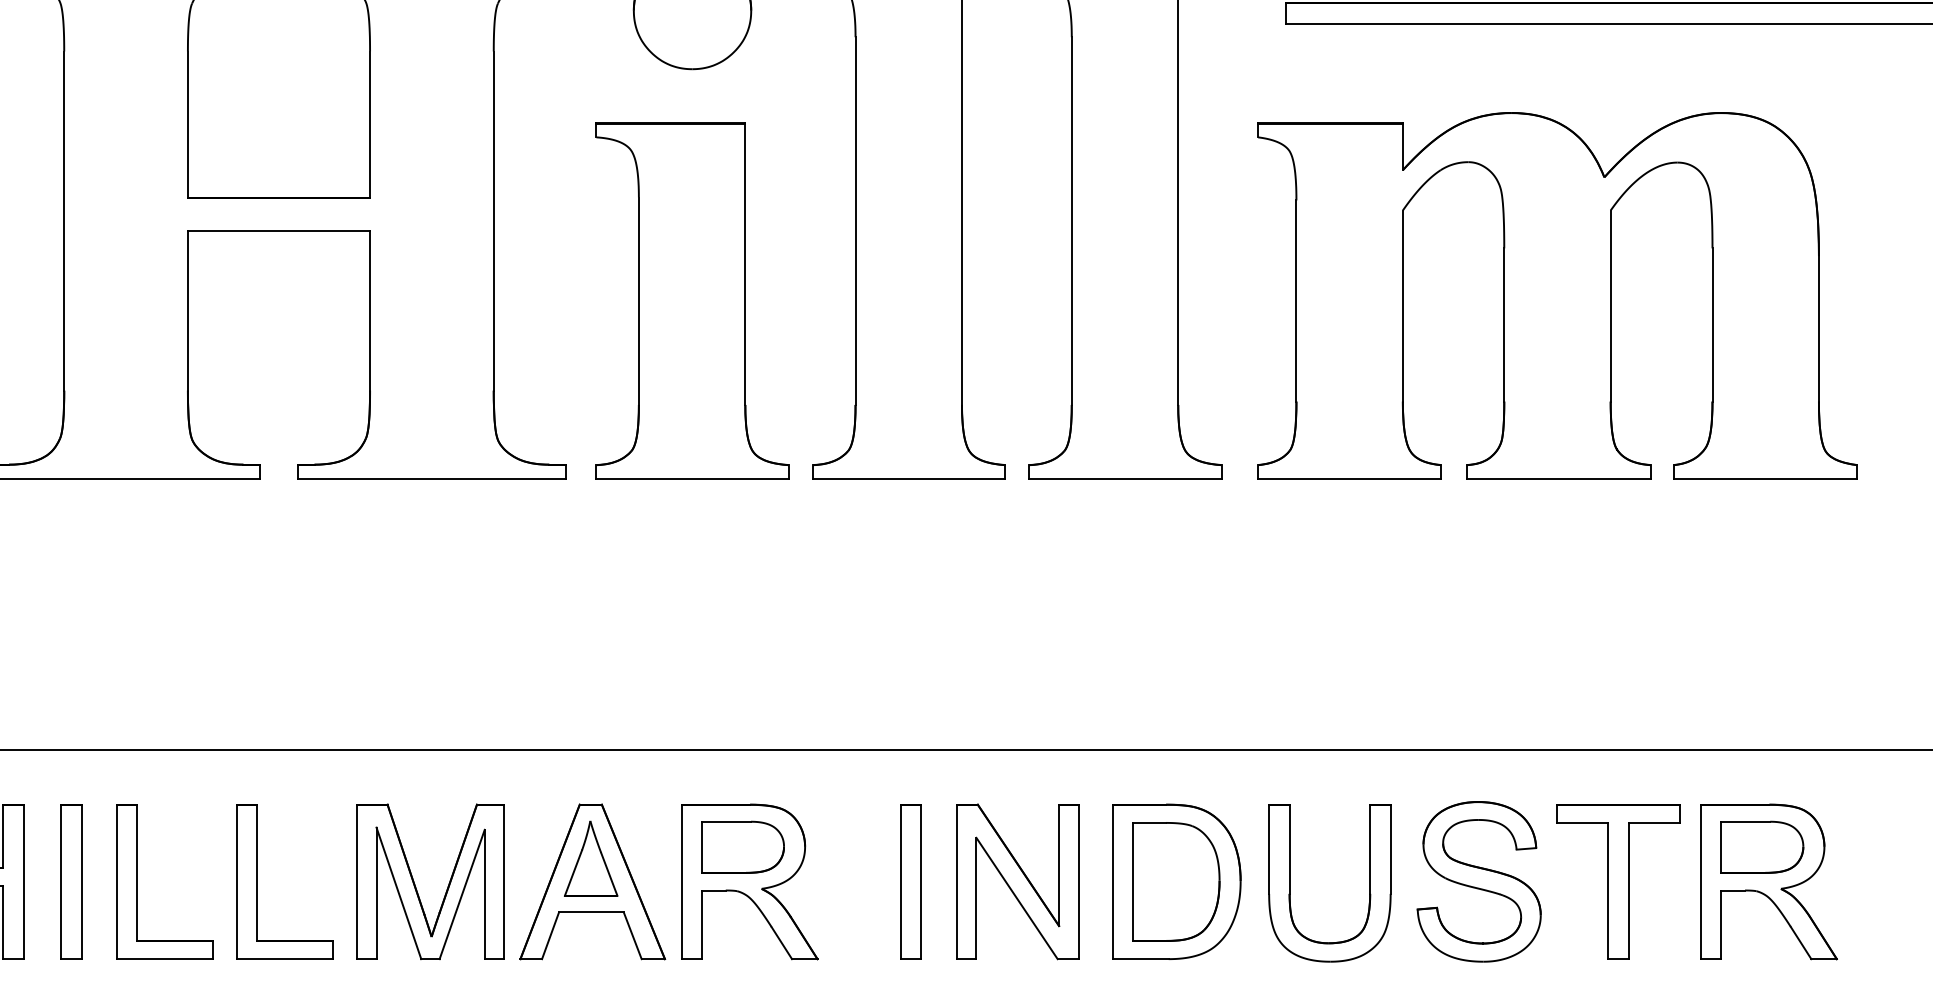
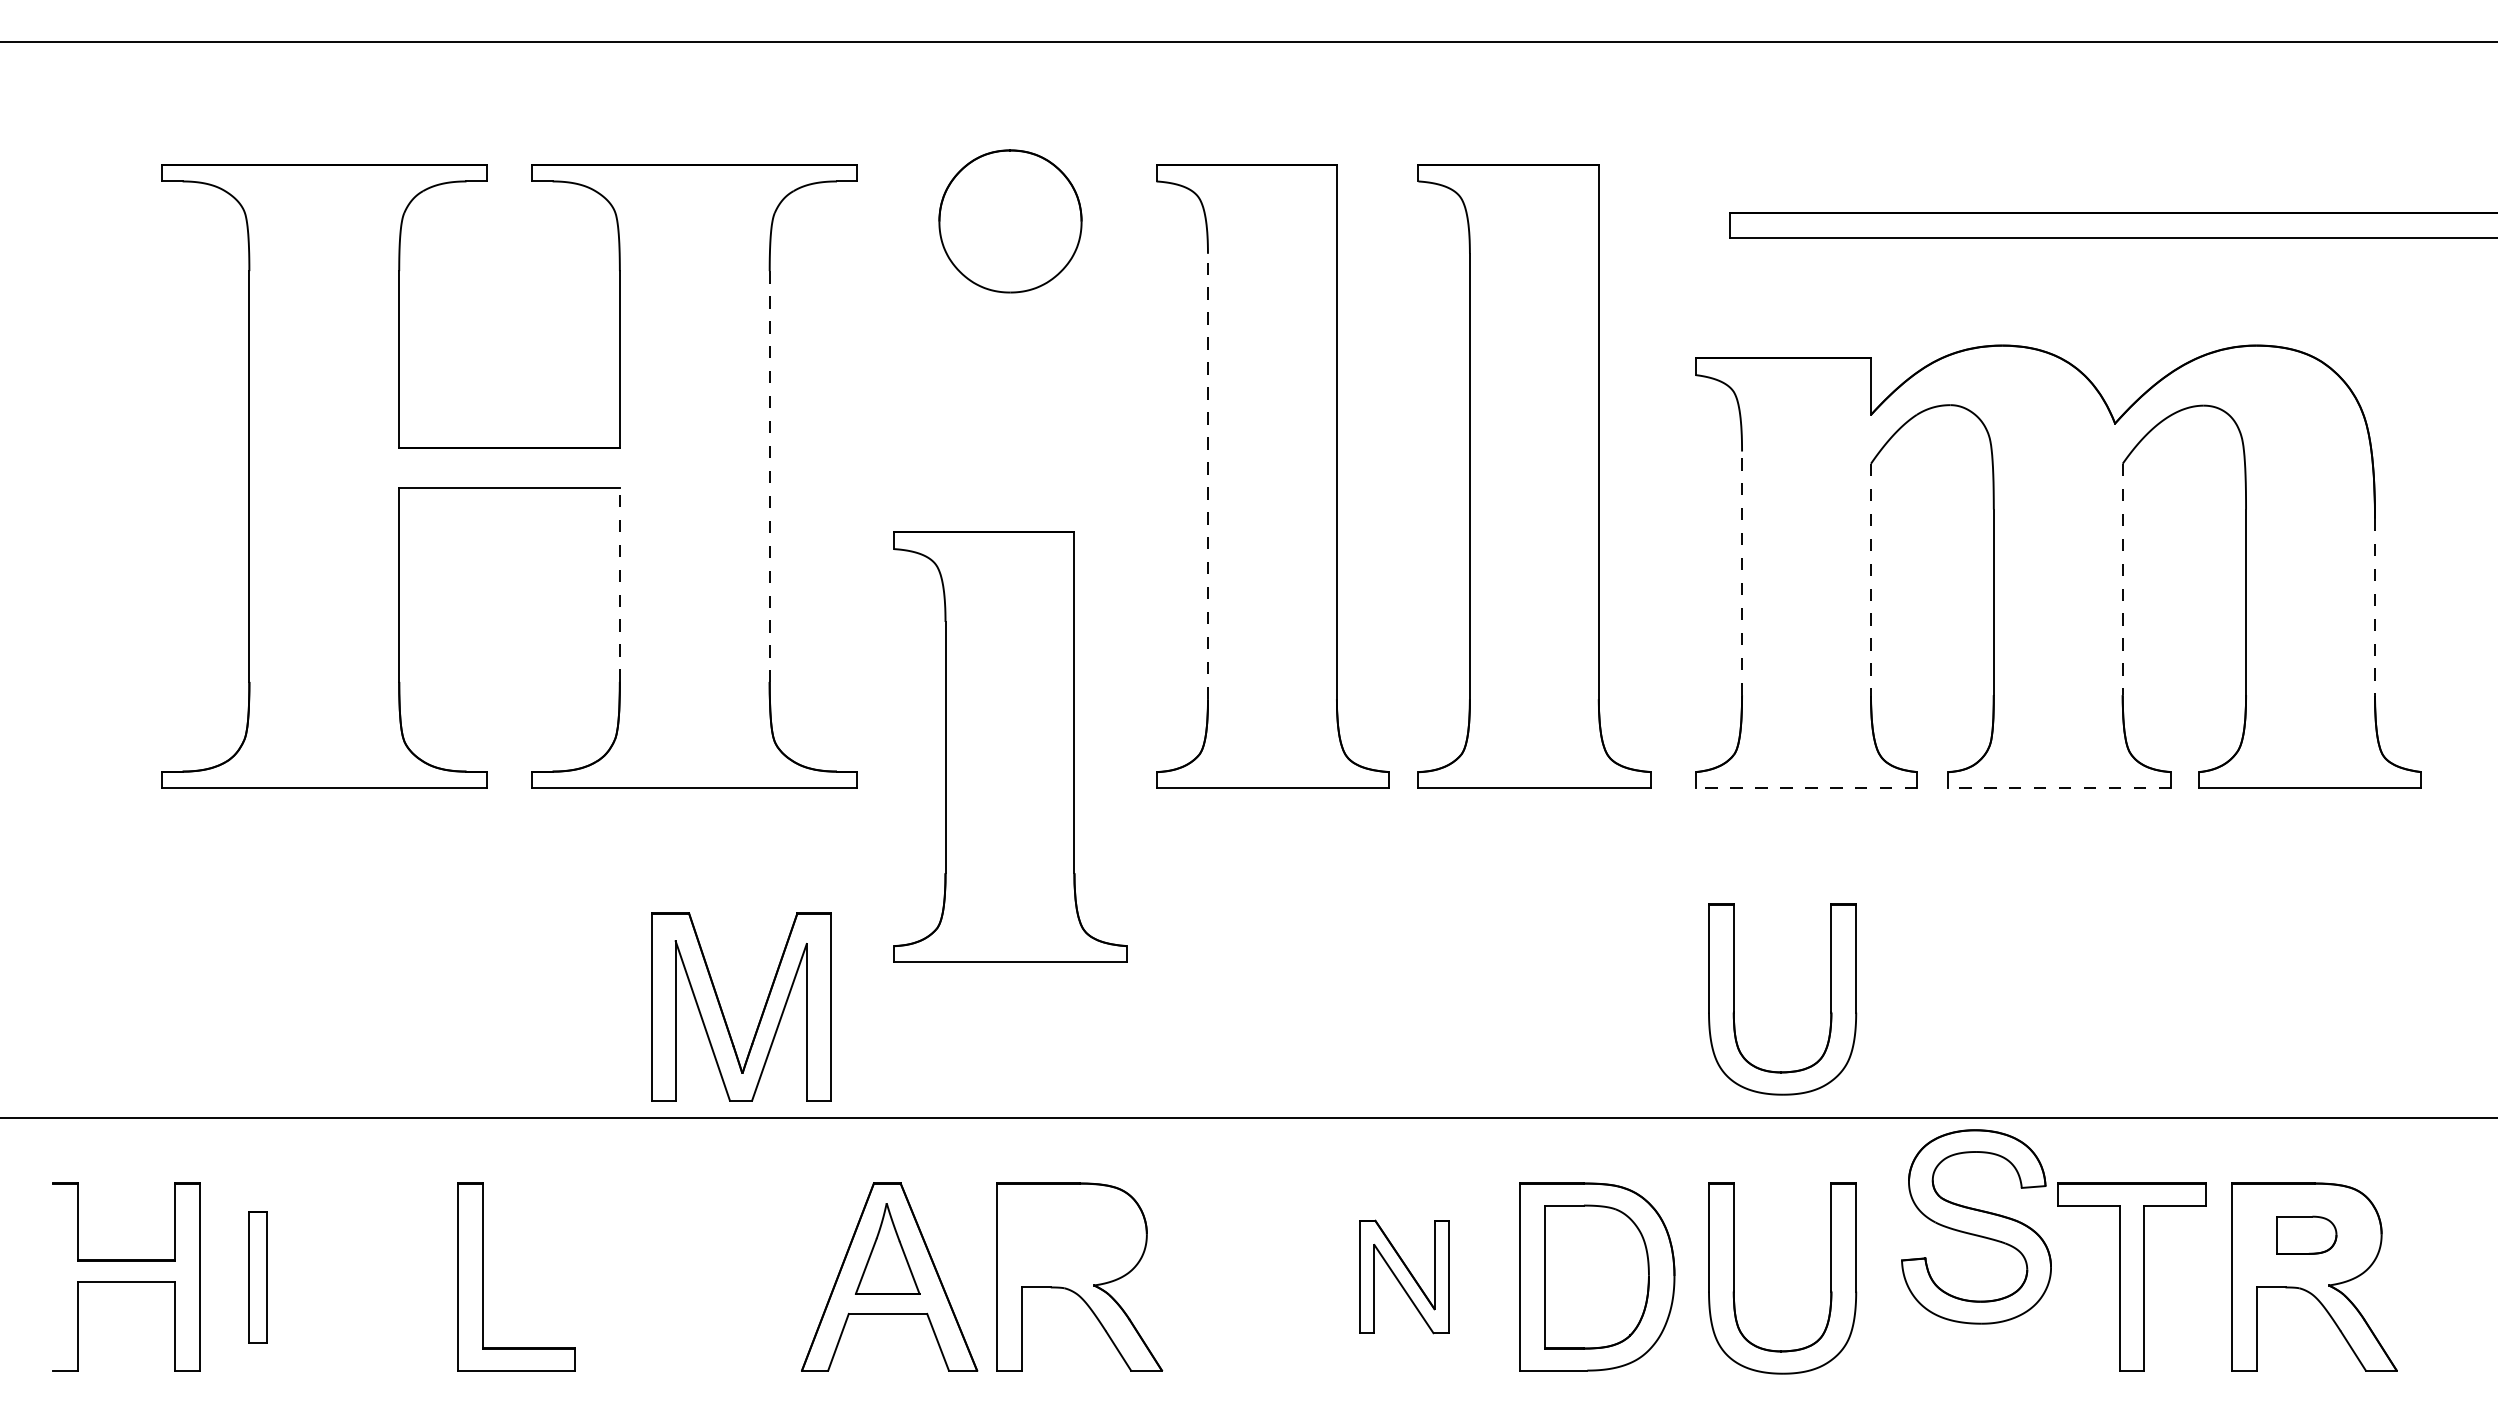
line: (493, 221) -> (769, 477), solid -> dashed
line: (855, 221) -> (1207, 476), solid -> dashed
part: (692, 300) -> (1010, 746), moved
line: (1296, 301) -> (1742, 573), solid -> dashed
line: (1403, 306) -> (1871, 579), solid -> dashed
line: (1610, 306) -> (2122, 579), solid -> dashed
line: (369, 311) -> (619, 585), solid -> dashed
line: (1819, 329) -> (2375, 607), solid -> dashed
line: (1349, 478) -> (1806, 788), solid -> dashed
line: (1558, 478) -> (2059, 788), solid -> dashed
part: (1290, 652) -> (1734, 999), added
part: (742, 847) -> (1071, 1235), removed
part: (1762, 847) -> (2306, 1235), size x0.6
part: (70, 881) -> (257, 1276), size x0.7
part: (137, 881) -> (338, 1276), removed
part: (910, 881) -> (1274, 1276), removed
part: (1017, 881) -> (1404, 1276), size x0.6
part: (1479, 881) -> (1976, 1226), moved
part: (415, 886) -> (723, 1012), moved

